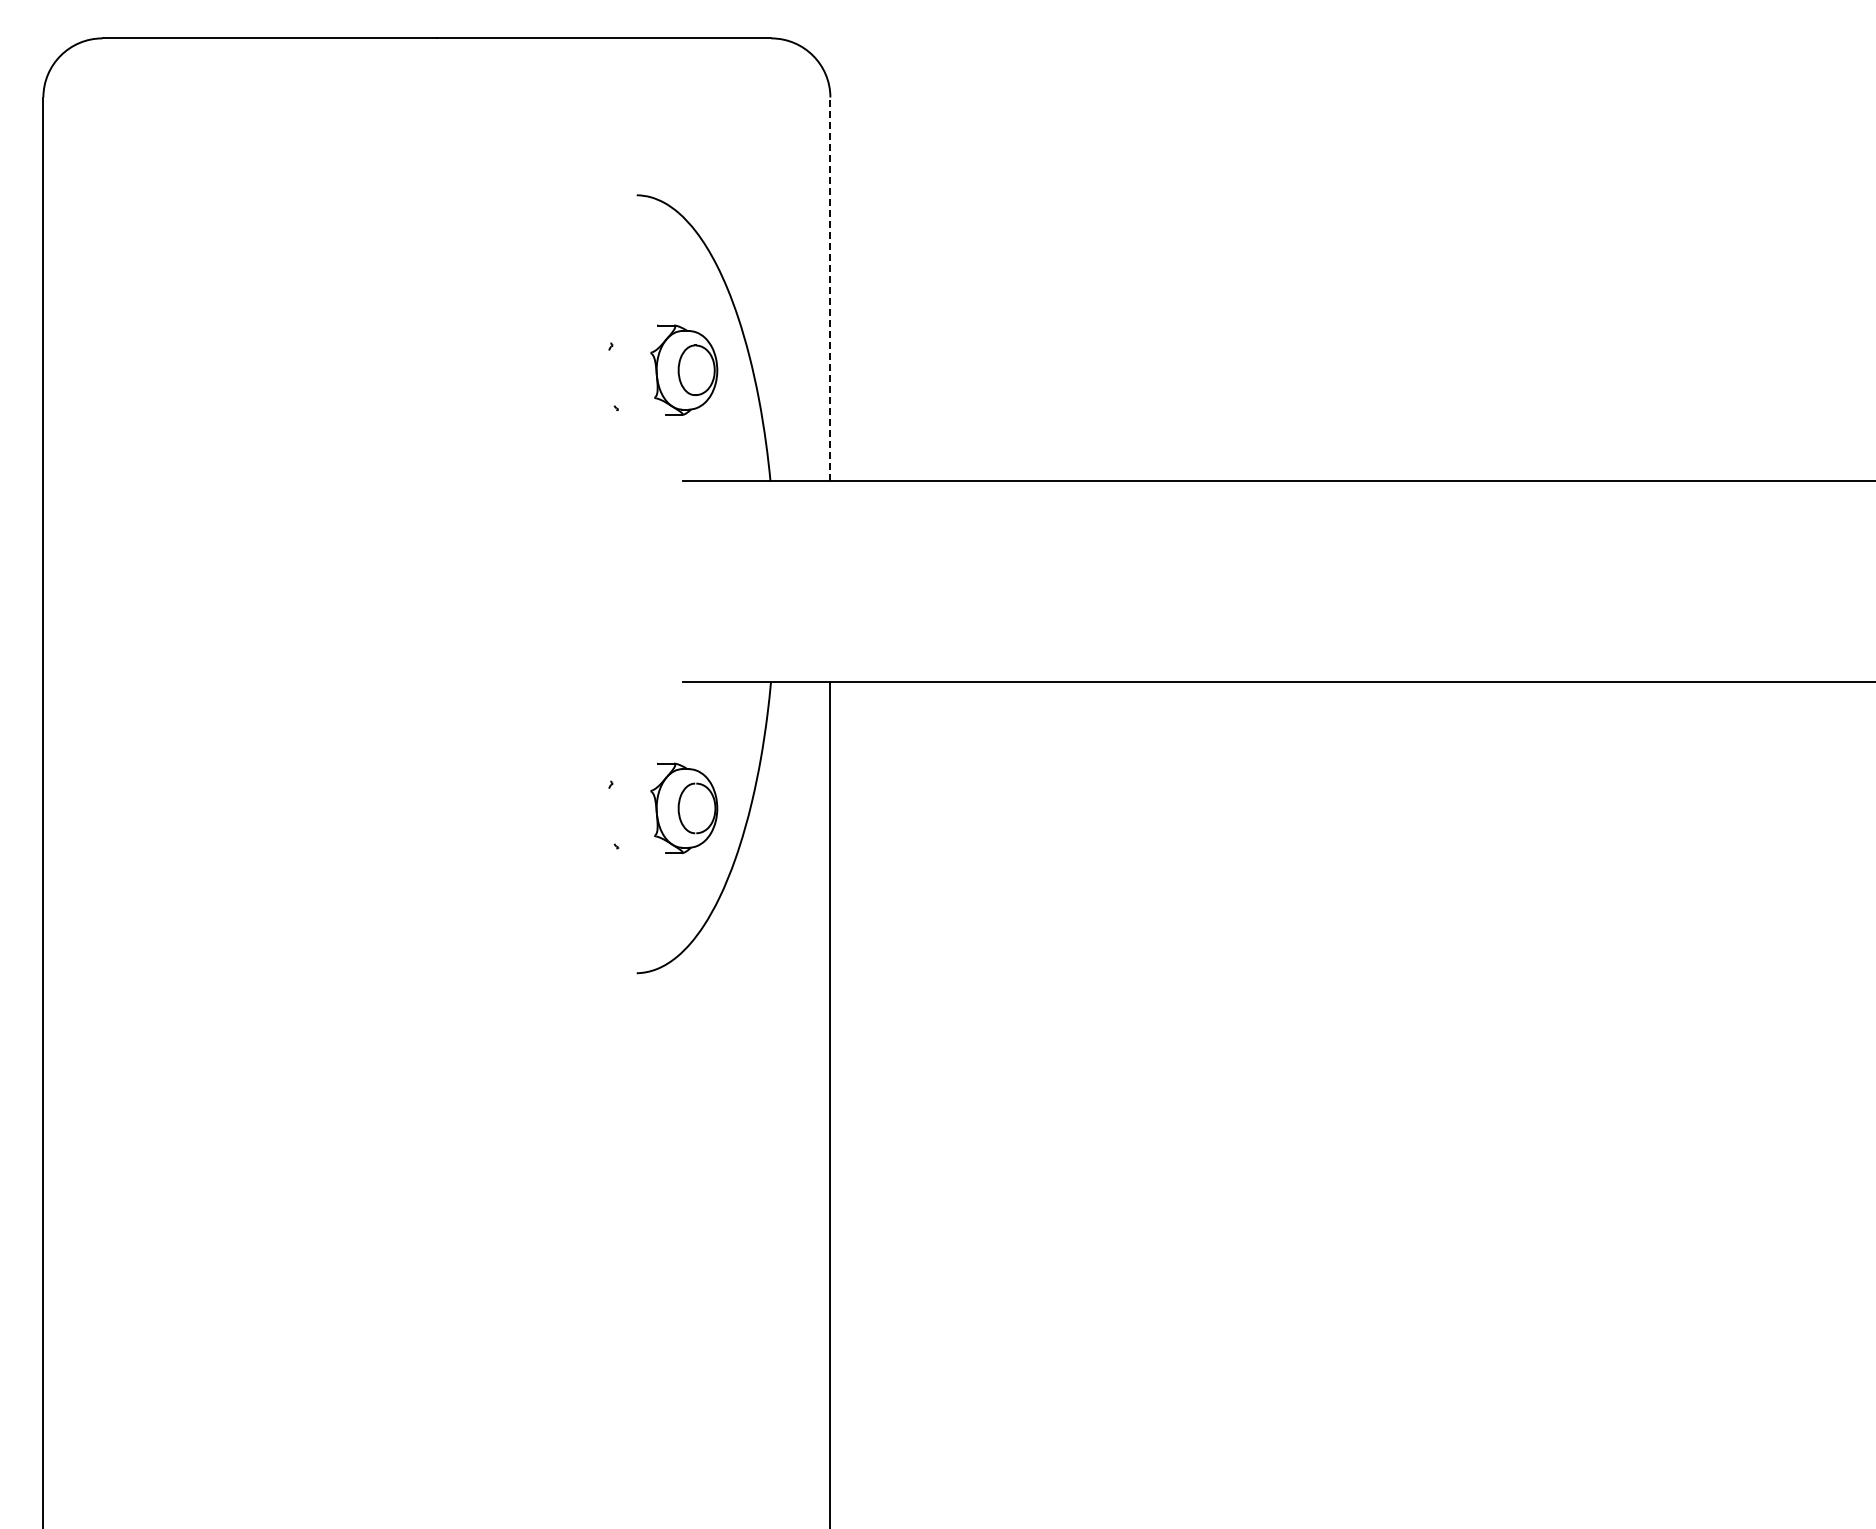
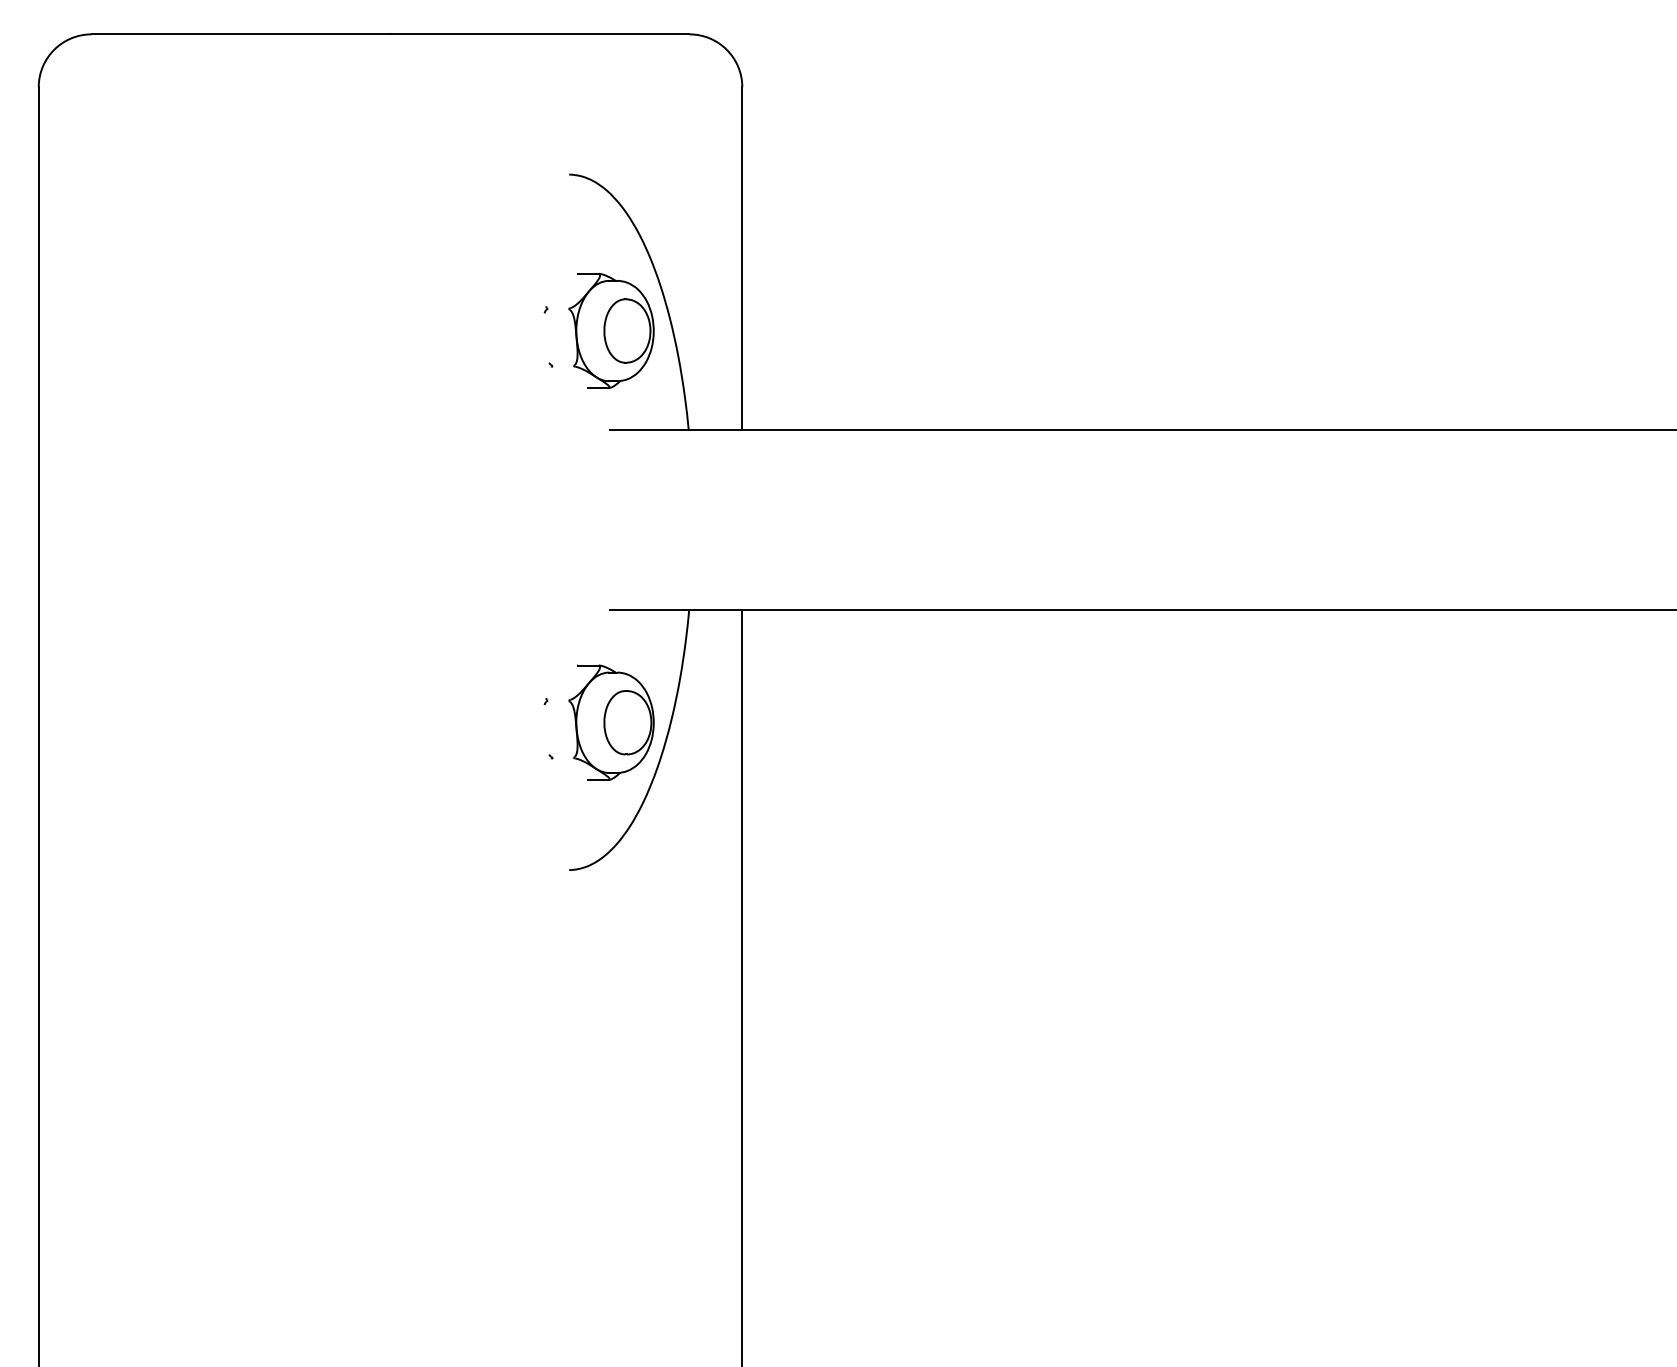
line: (830, 289) -> (742, 258), dashed -> solid
part: (684, 370) -> (611, 331), size x1.43
part: (684, 808) -> (611, 722), size x1.43

